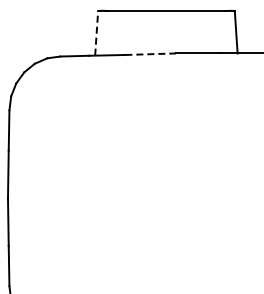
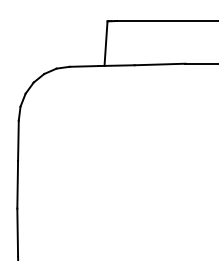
line: (96, 32) -> (105, 42), dashed -> solid
line: (151, 54) -> (160, 64), dashed -> solid

